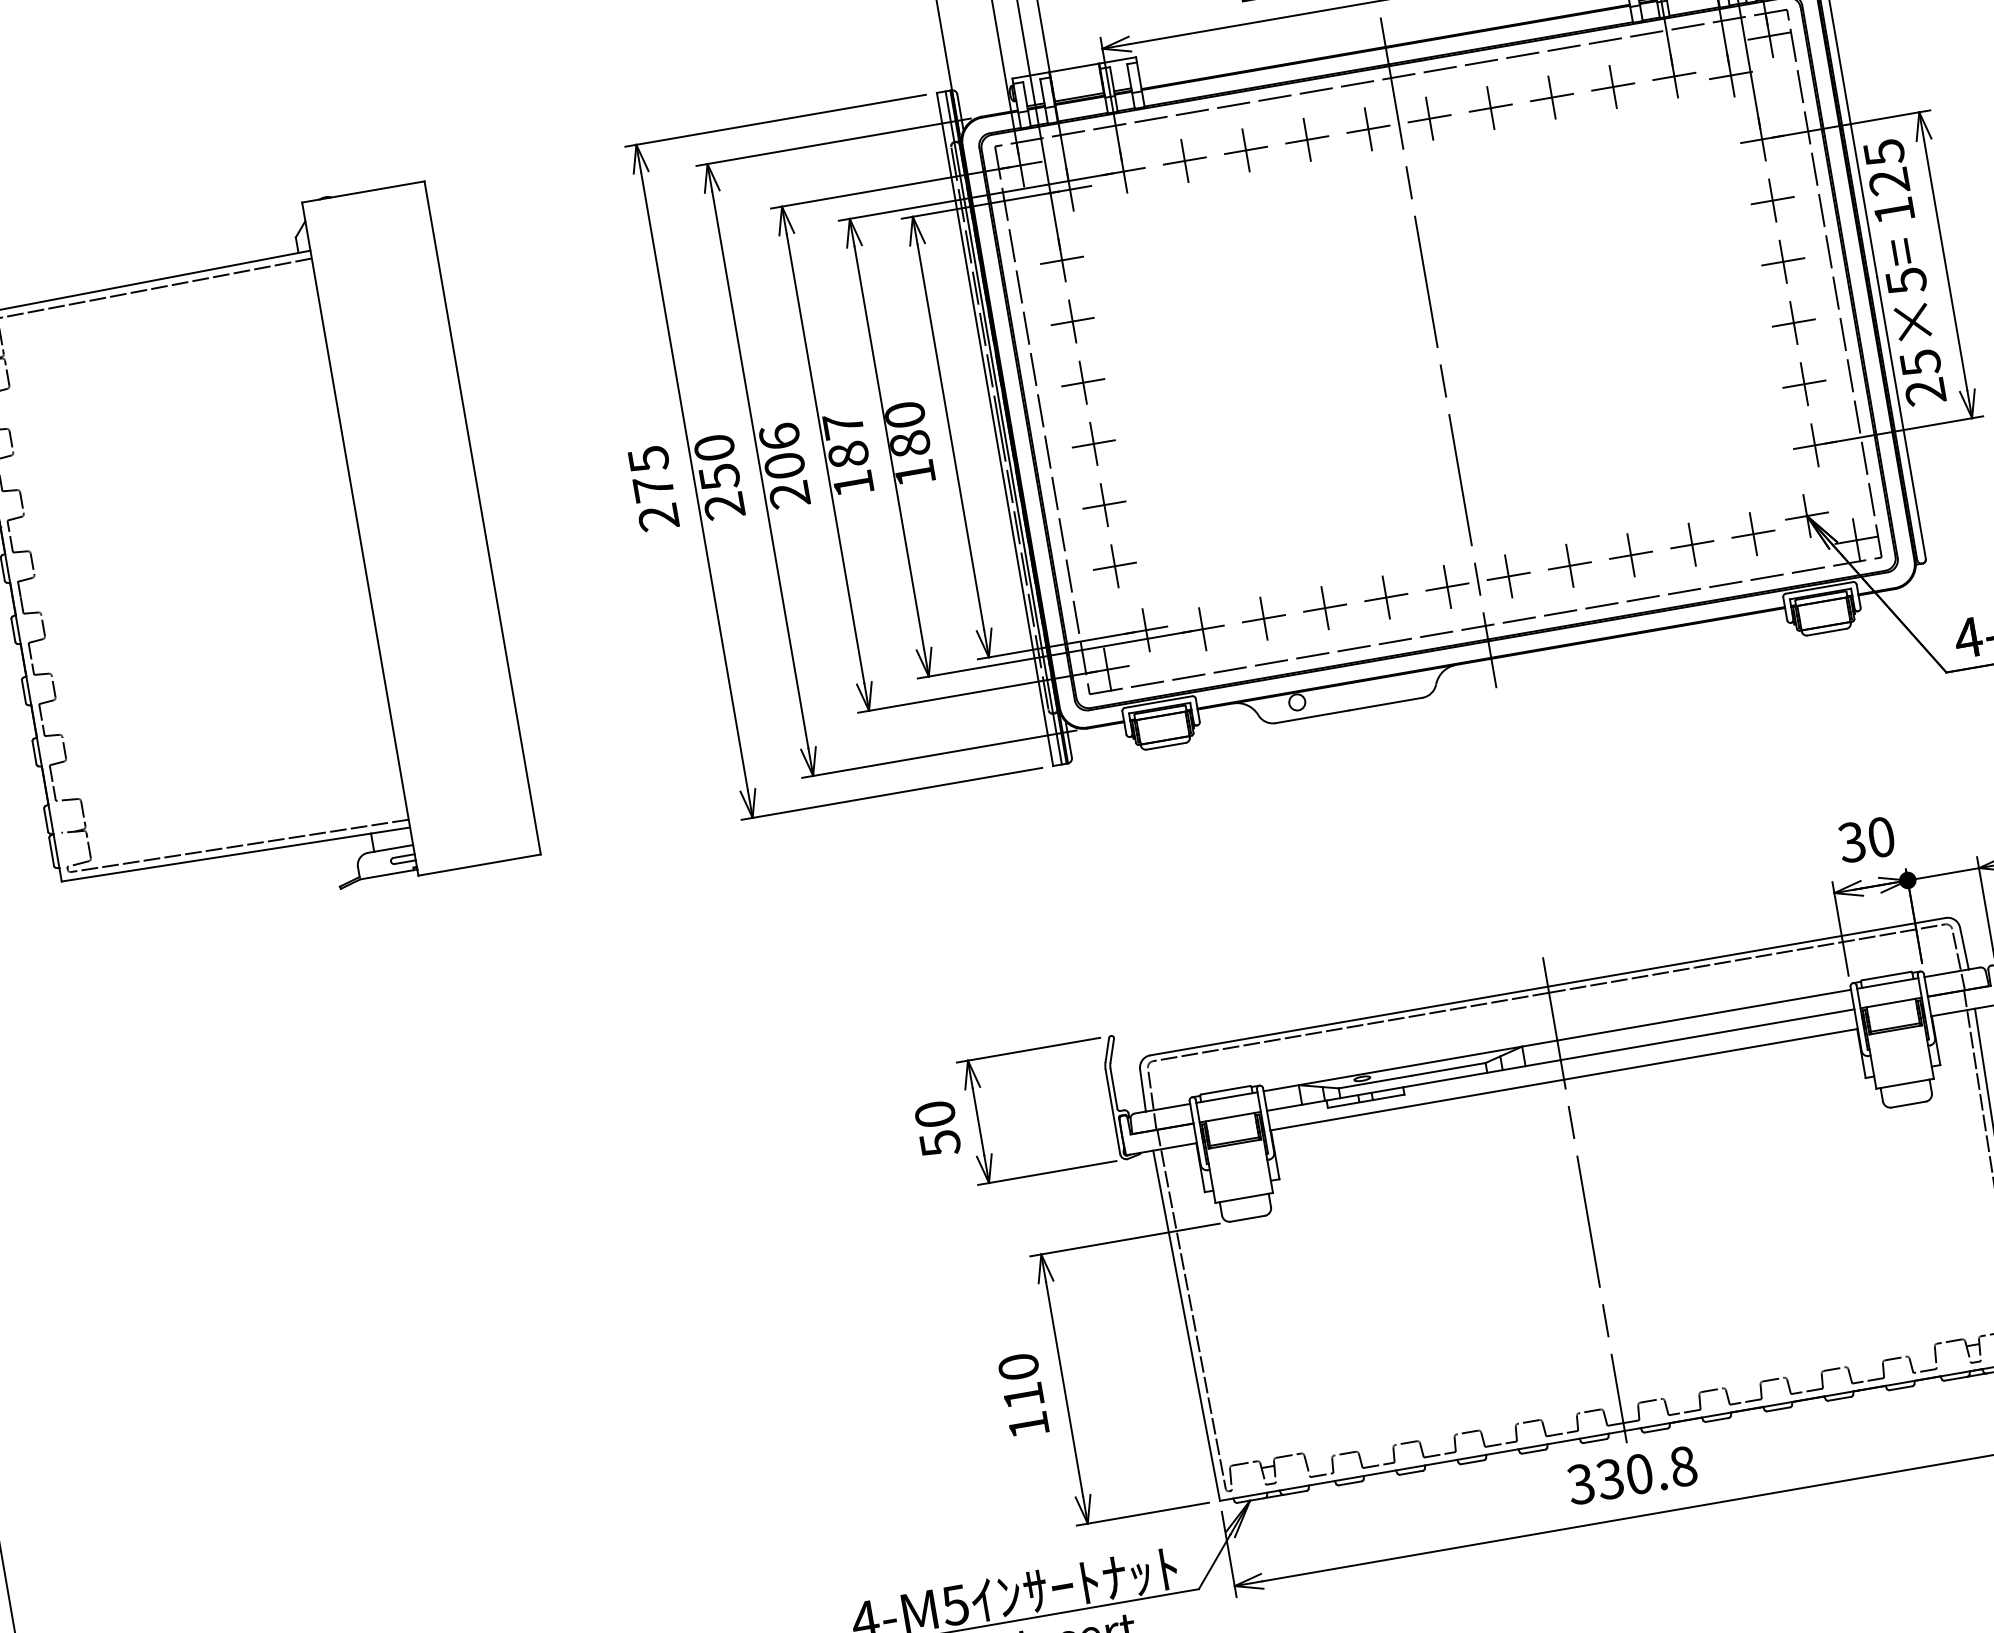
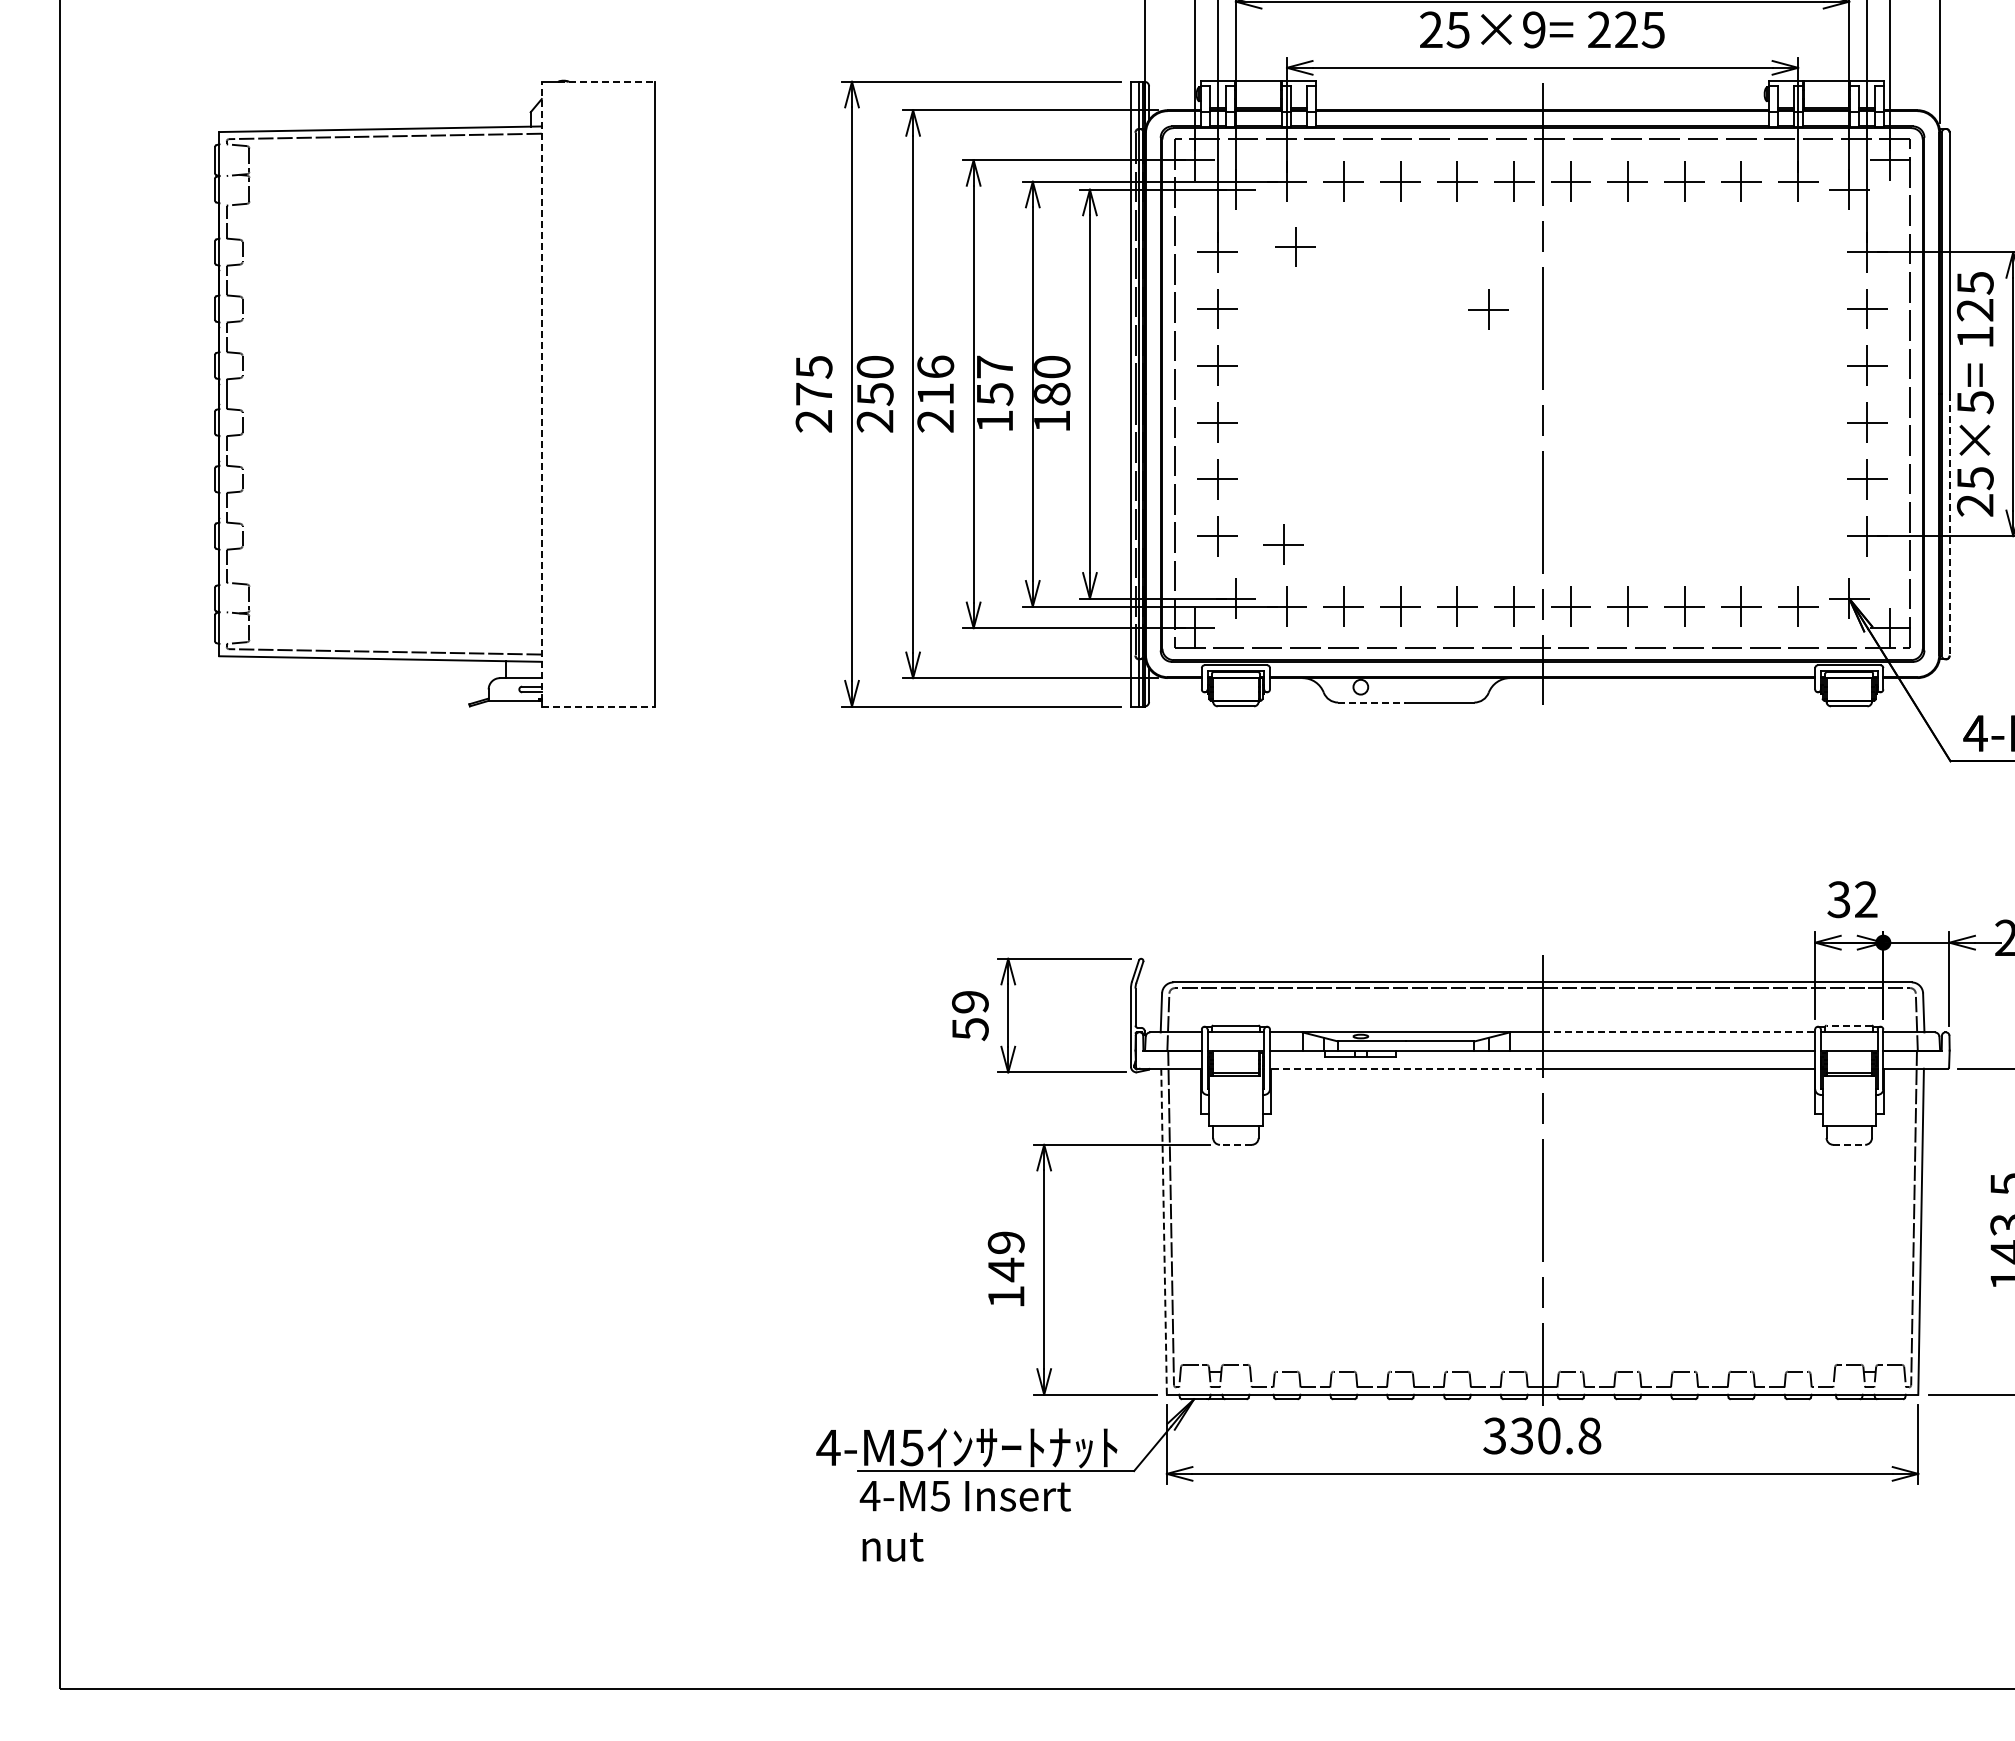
line: (371, 190) -> (606, 81), solid -> dashed
part: (1144, 239) -> (1295, 246), added
part: (1364, 271) -> (1488, 309), added
line: (1901, 418) -> (1949, 525), solid -> dashed
text: (848, 455) -> (994, 394), 187 -> 157
text: (784, 466) -> (935, 394), 206 -> 216
line: (359, 536) -> (541, 391), solid -> dashed
part: (1187, 563) -> (1283, 544), added
line: (1312, 716) -> (1372, 702), solid -> dashed
text: (1881, 837) -> (1866, 899), 30 -> 32
line: (479, 865) -> (598, 706), solid -> dashed
line: (1886, 975) -> (1849, 1025), solid -> dashed
line: (1704, 1015) -> (1679, 1032), solid -> dashed
line: (1416, 1104) -> (1405, 1068), solid -> dashed
line: (1908, 1104) -> (1849, 1144), solid -> dashed
text: (935, 1113) -> (970, 1001), 50 -> 59
line: (1247, 1218) -> (1235, 1144), solid -> dashed
line: (1187, 1326) -> (1164, 1232), solid -> dashed
text: (1020, 1381) -> (1005, 1256), 110 -> 149

